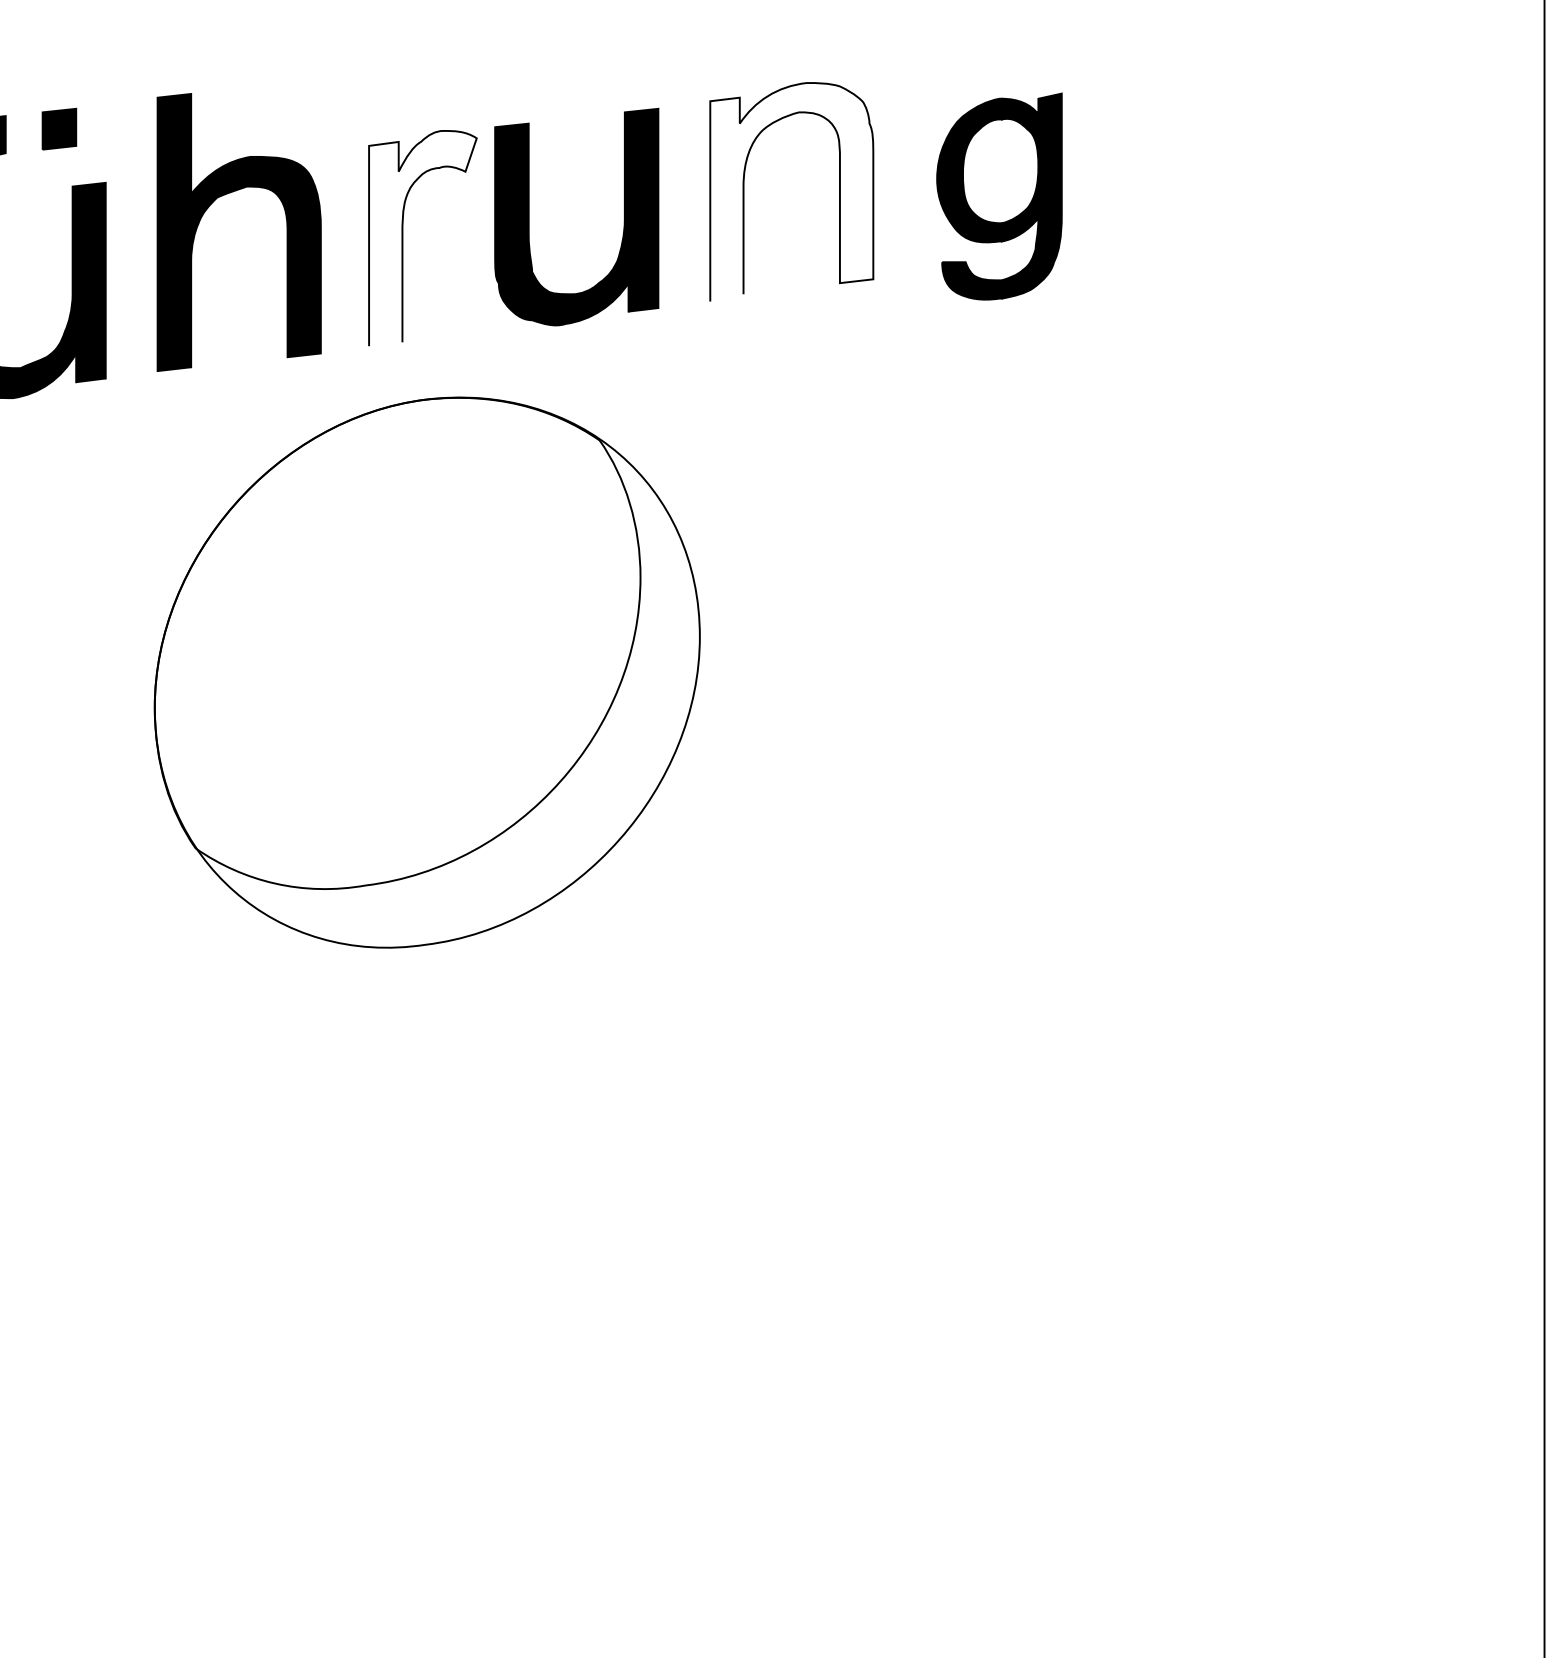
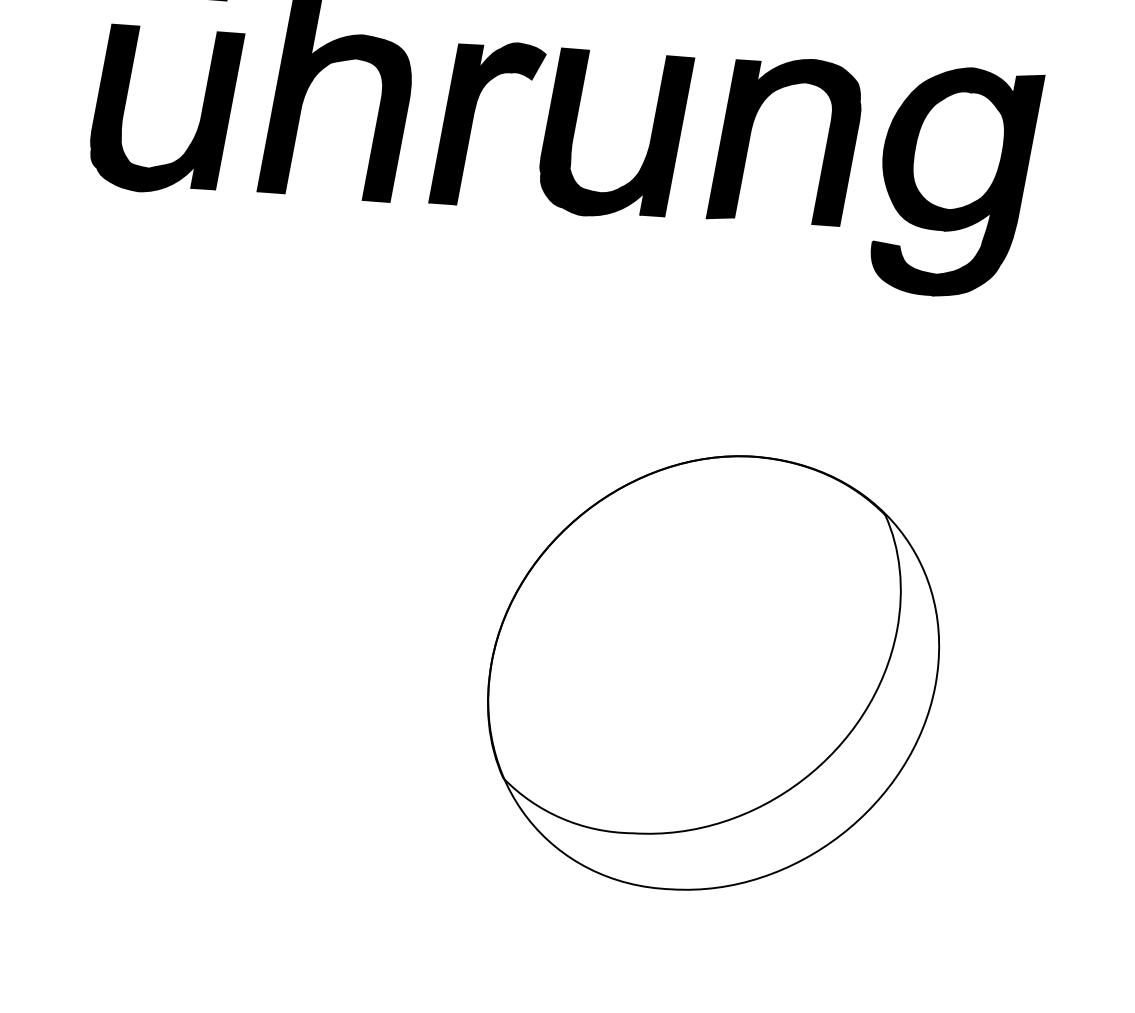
fill: (791, 192) -> (787, 144), added
part: (999, 196) -> (951, 179), size x1.43
fill: (422, 238) -> (487, 125), added
part: (426, 672) -> (713, 673), moved

